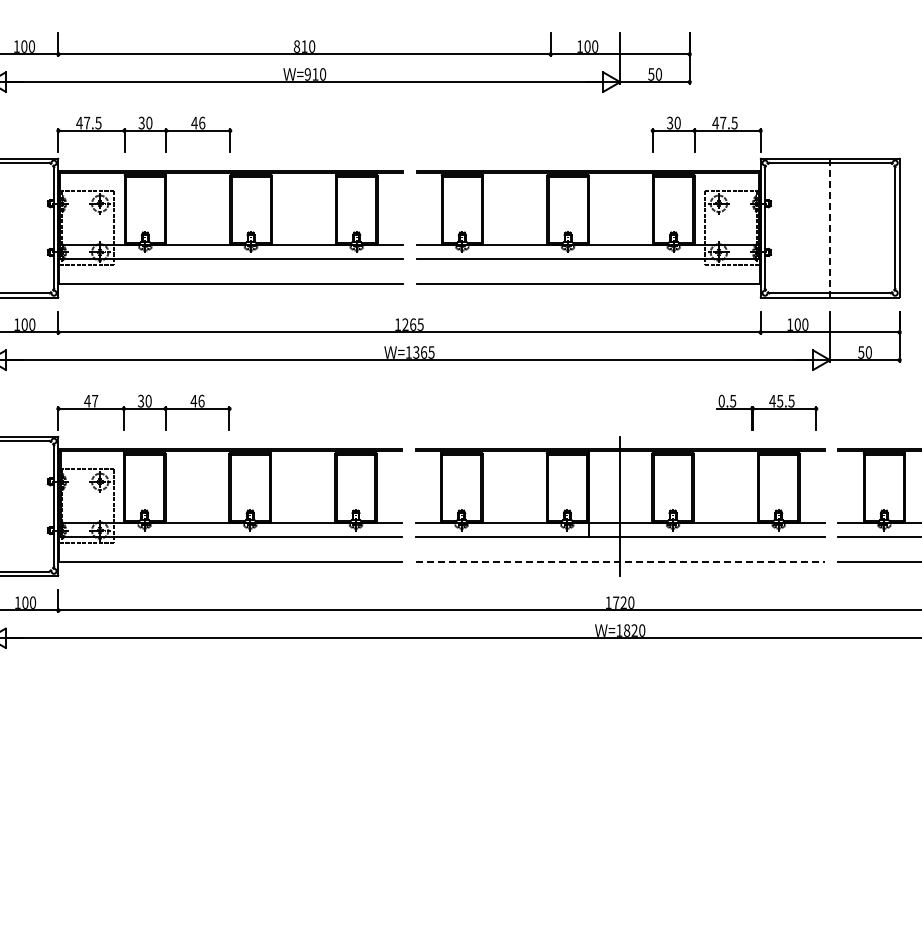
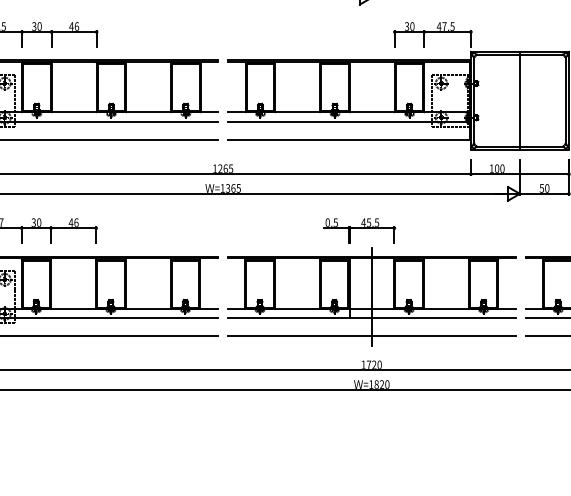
line: (830, 228) -> (520, 100), dashed -> solid
part: (767, 412) -> (360, 230), moved
line: (620, 561) -> (372, 335), dashed -> solid

